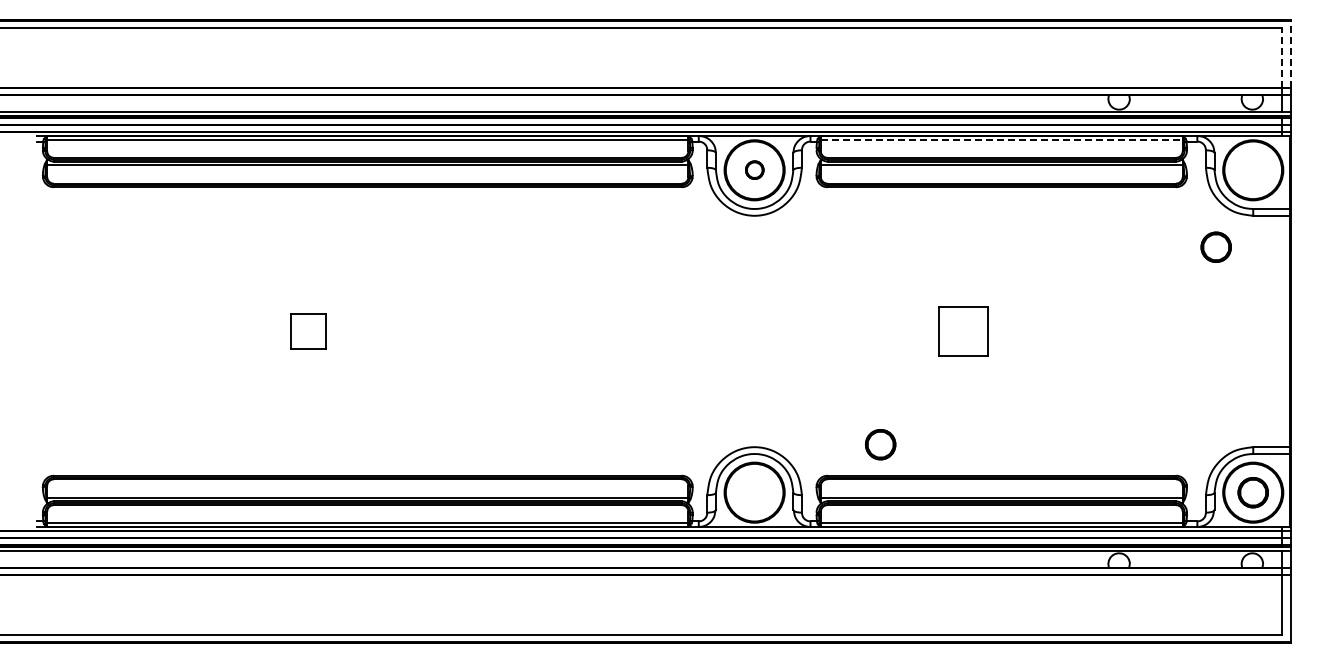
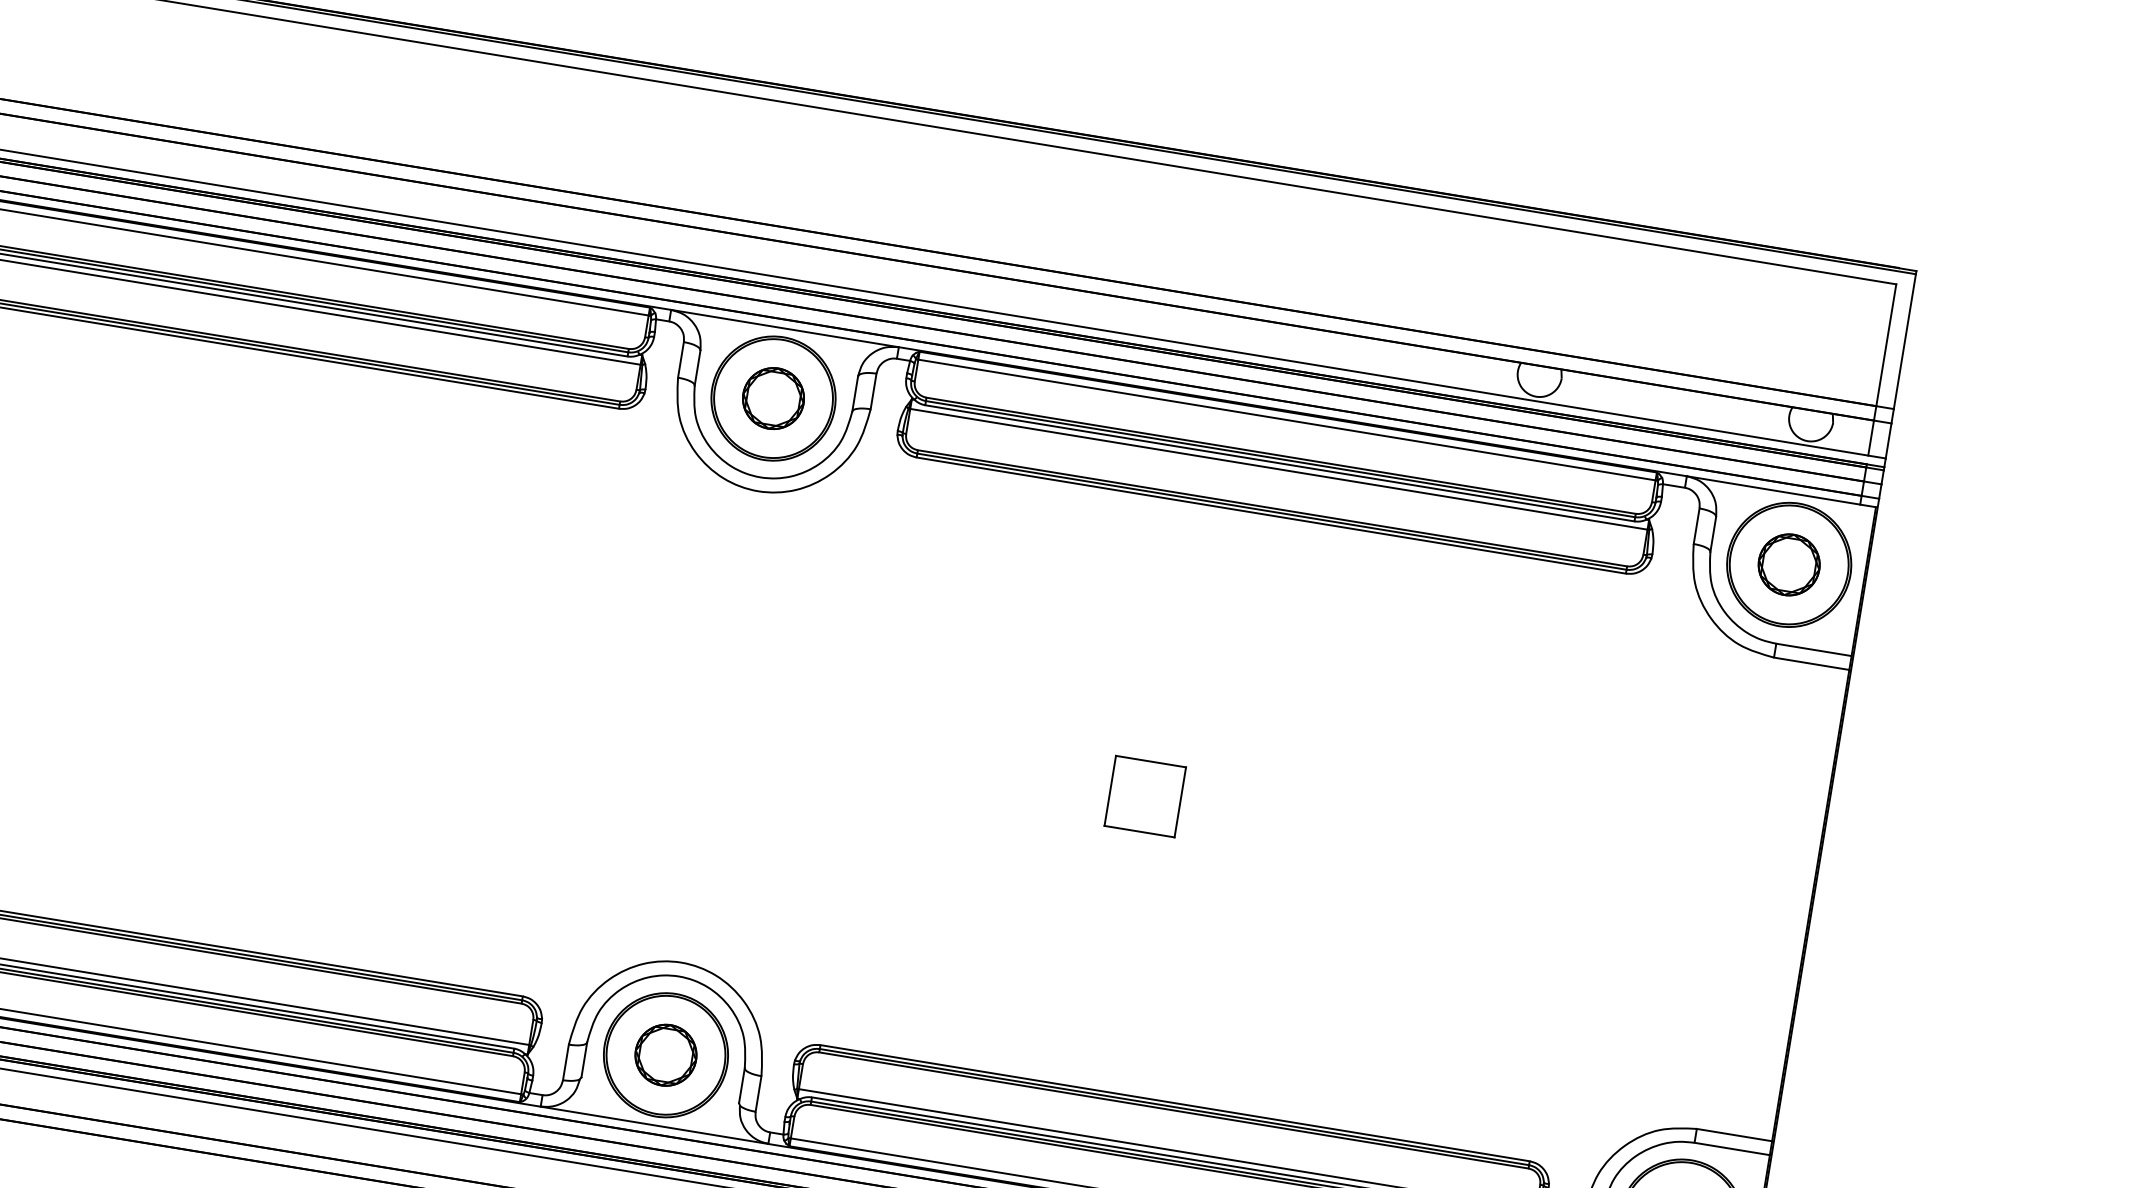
line: (1291, 54) -> (1905, 341), dashed -> solid
line: (1282, 57) -> (1886, 344), dashed -> solid
line: (1001, 140) -> (1286, 420), dashed -> solid
part: (754, 169) -> (773, 396), size x1.67
part: (1215, 246) -> (1787, 563), moved
part: (963, 331) -> (1145, 796), size x0.71
part: (880, 444) -> (665, 1054), moved

